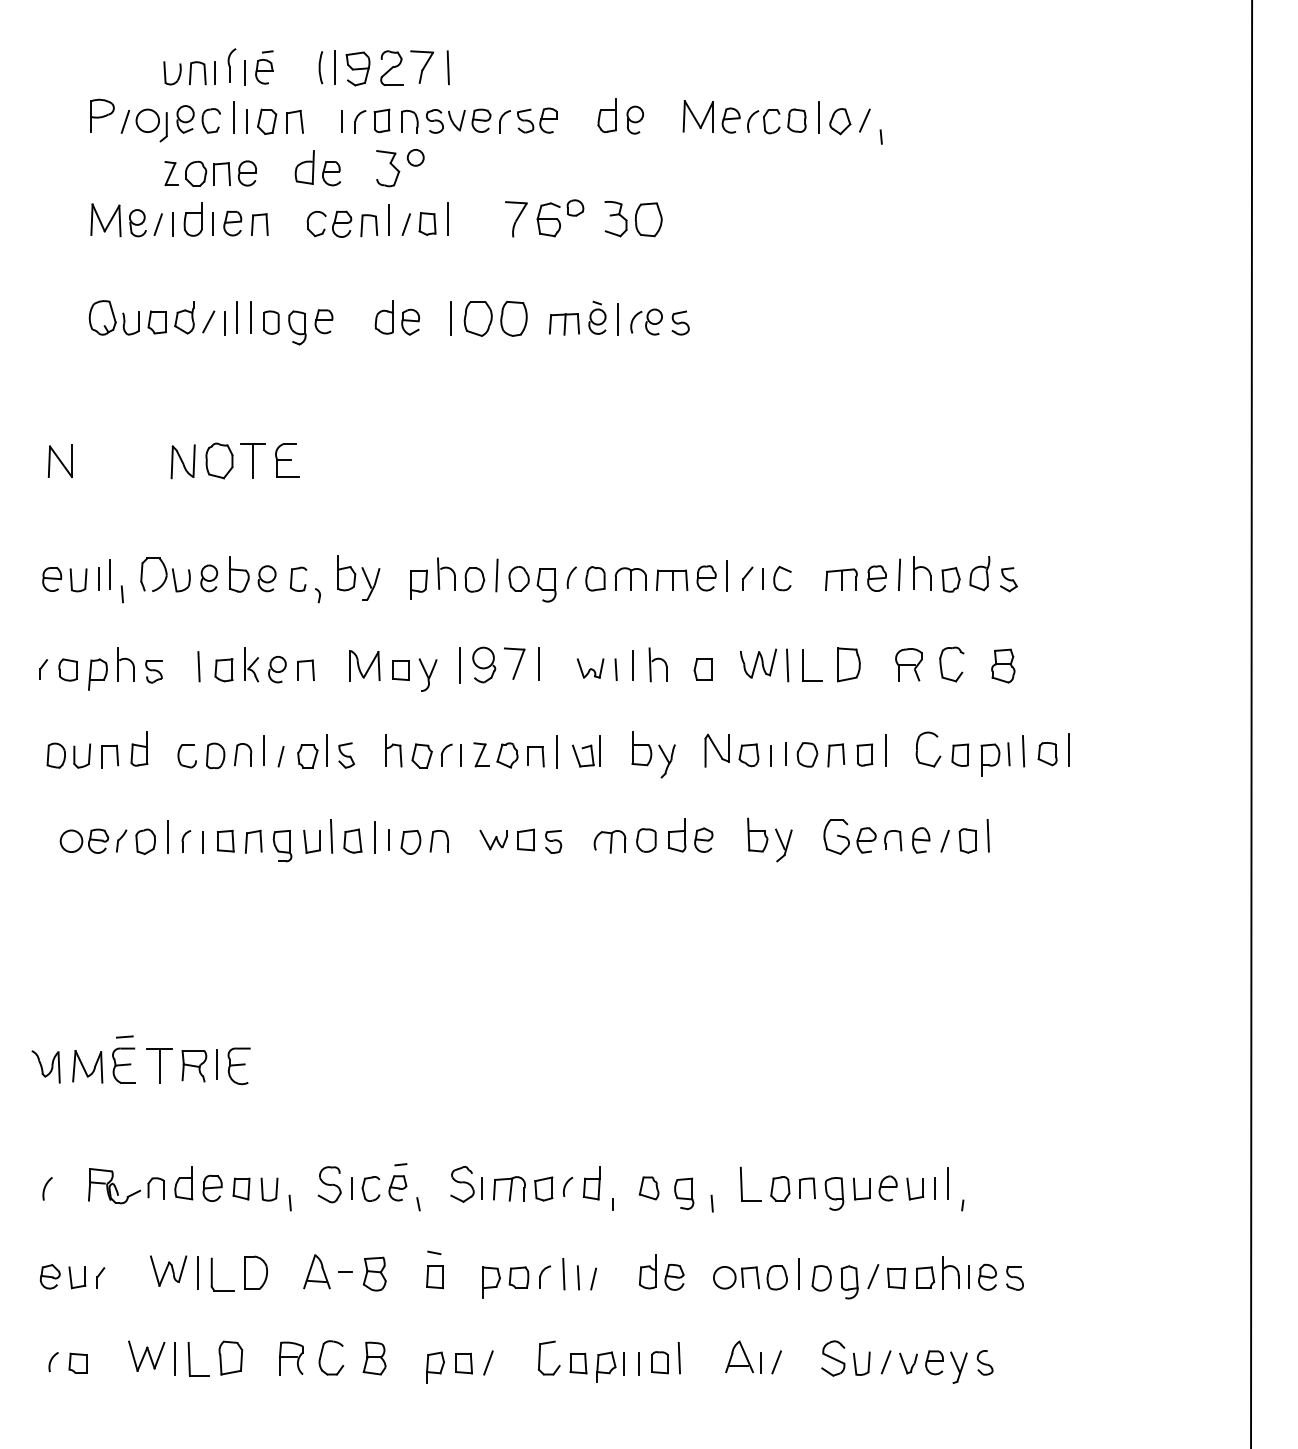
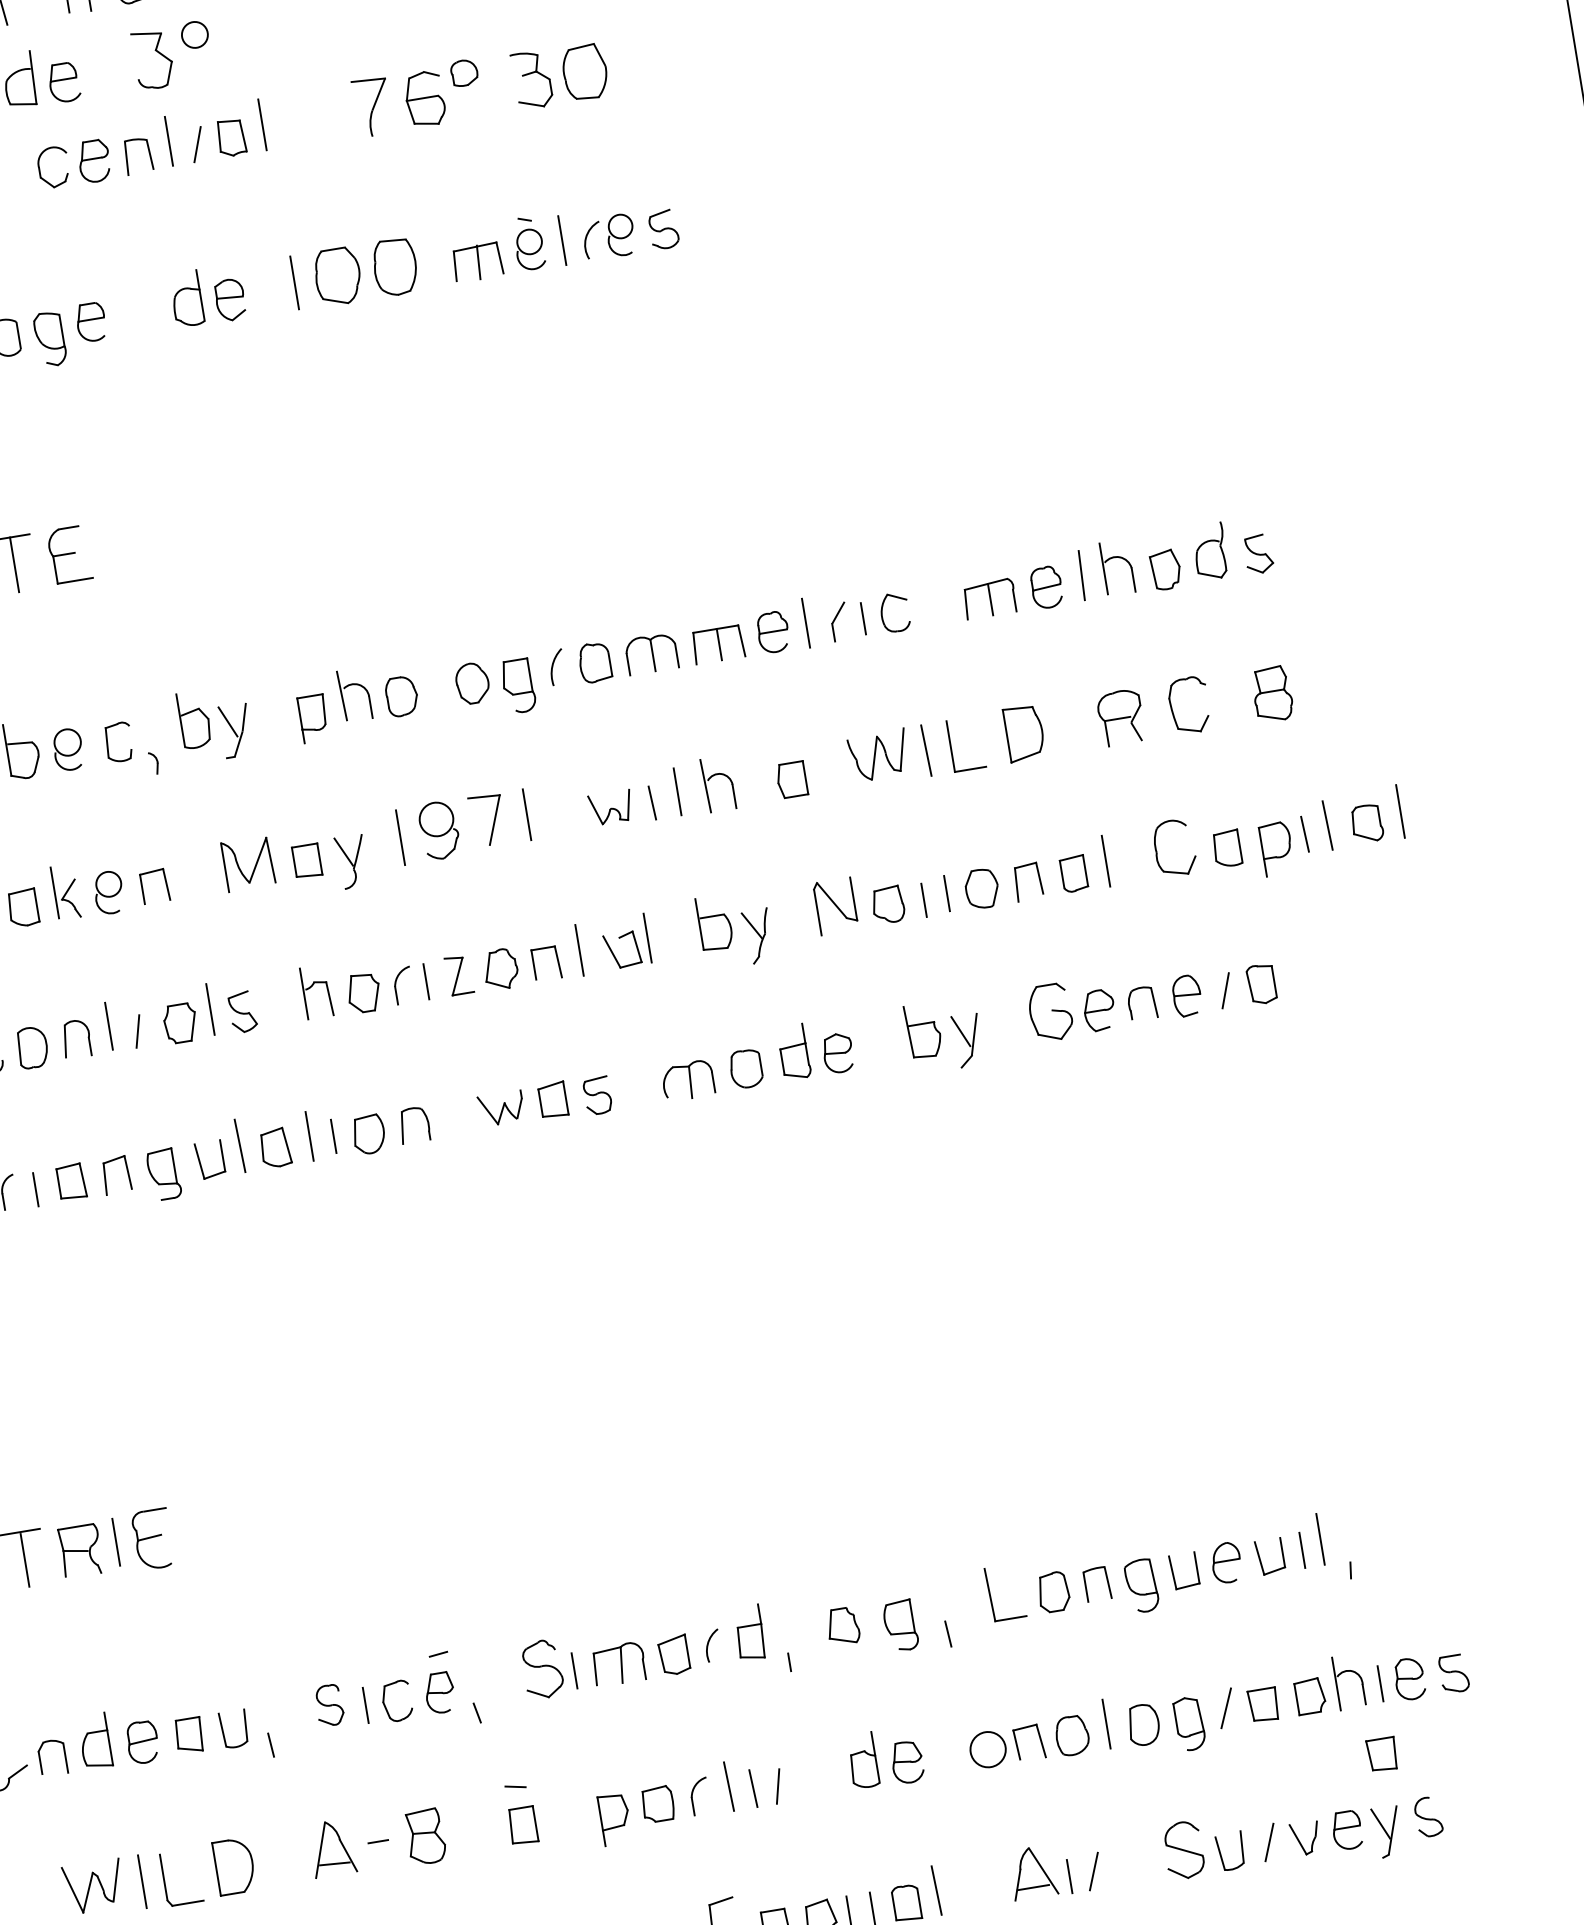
line: (496, 575) -> (435, 683), removed
line: (987, 835) -> (1292, 970), removed
part: (329, 1184) -> (329, 1704), size x0.7
part: (963, 1320) -> (1382, 1754), added

